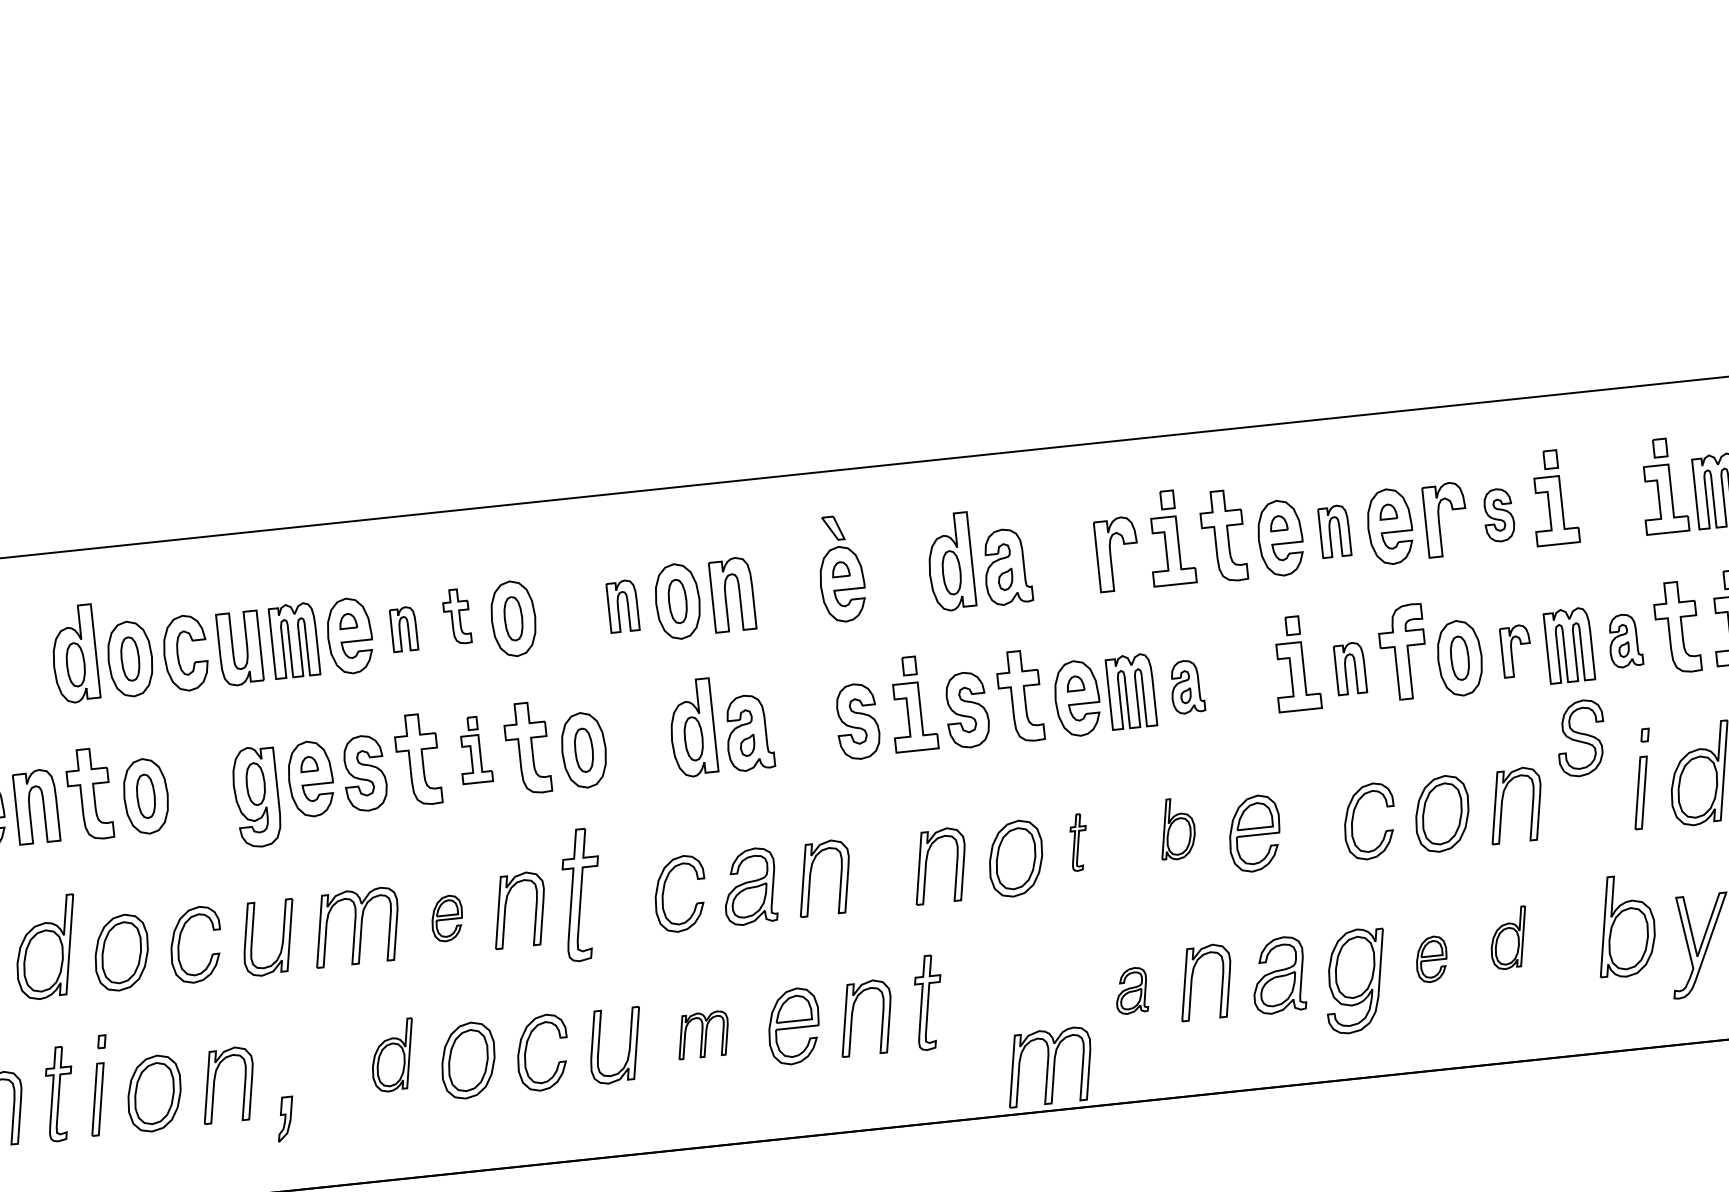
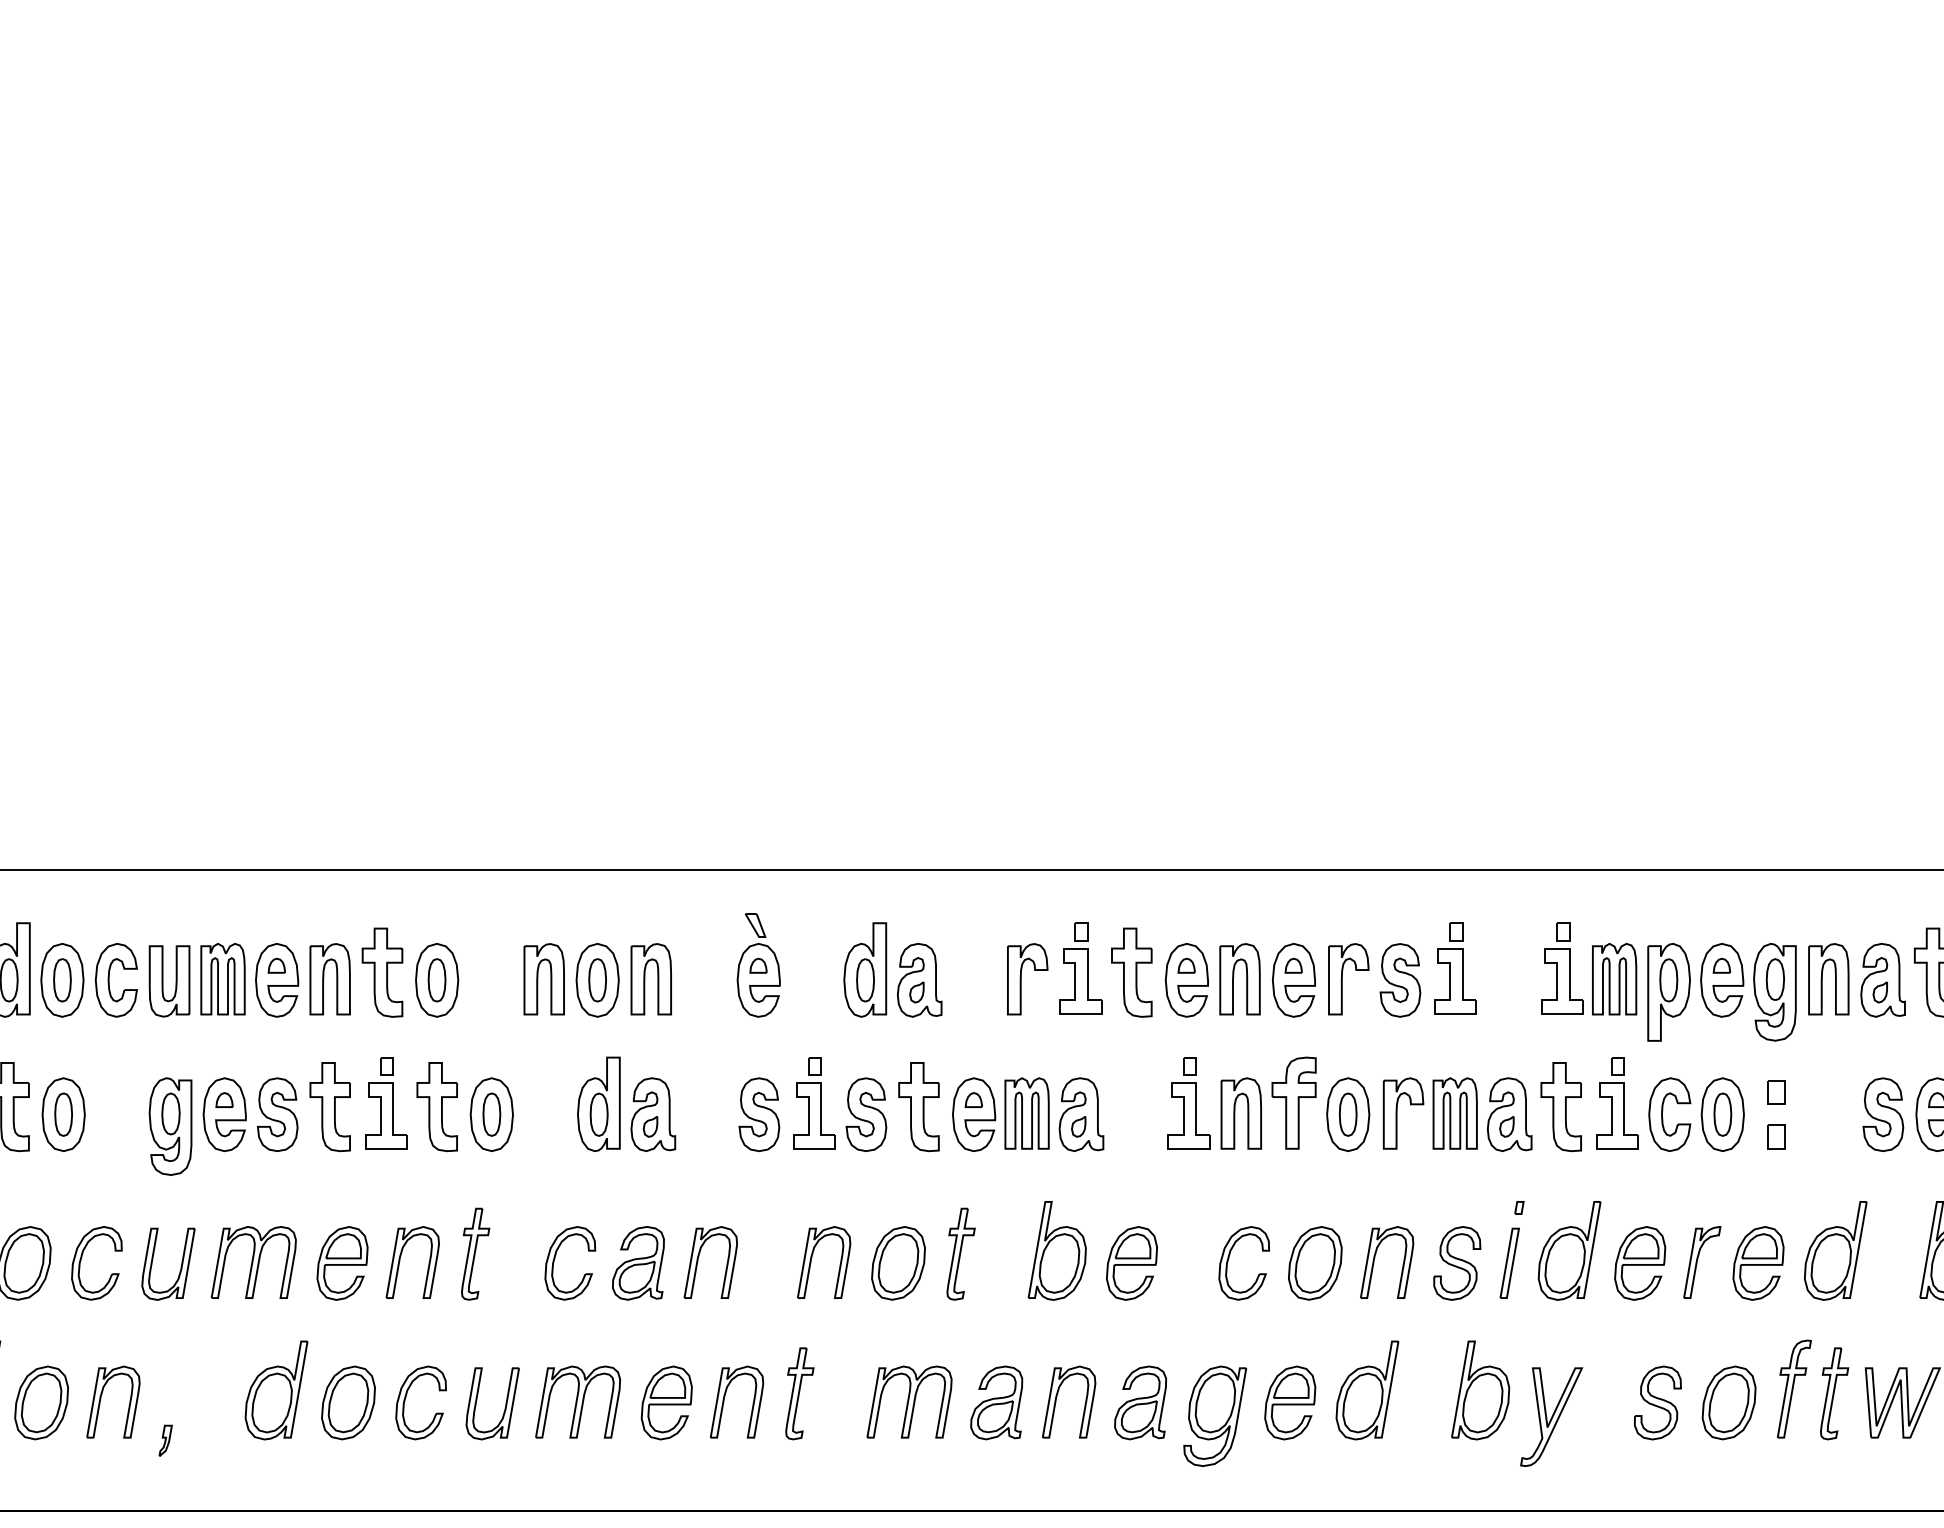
part: (1499, 515) -> (1400, 980), size x1.43
part: (1334, 531) -> (1239, 979), size x1.43
part: (622, 606) -> (543, 979), size x1.43
part: (456, 616) -> (382, 972), size x1.67
part: (403, 629) -> (329, 979), size x1.67
part: (1624, 640) -> (1509, 1114), size x1.43
part: (1516, 651) -> (1403, 1113), size x1.43
part: (1349, 668) -> (1240, 1113), size x1.43
part: (1187, 686) -> (1081, 1114), size x1.43
part: (1581, 738) -> (1457, 1263), moved
part: (475, 750) -> (386, 1103), size x1.43
part: (1176, 828) -> (1056, 1250), size x1.67
part: (1078, 841) -> (960, 1253), size x1.67
part: (582, 894) -> (475, 1253), size x0.71
part: (447, 918) -> (342, 1263), size x1.67
part: (1509, 938) -> (1367, 1390), size x1.67
part: (1431, 958) -> (1290, 1402), size x1.67
part: (1131, 990) -> (996, 1402), size x1.67
part: (702, 1034) -> (577, 1401), size x1.67
part: (393, 1055) -> (276, 1390), size x1.43
part: (1049, 1066) -> (909, 1401), moved
part: (285, 1118) -> (165, 1440), size x0.71

